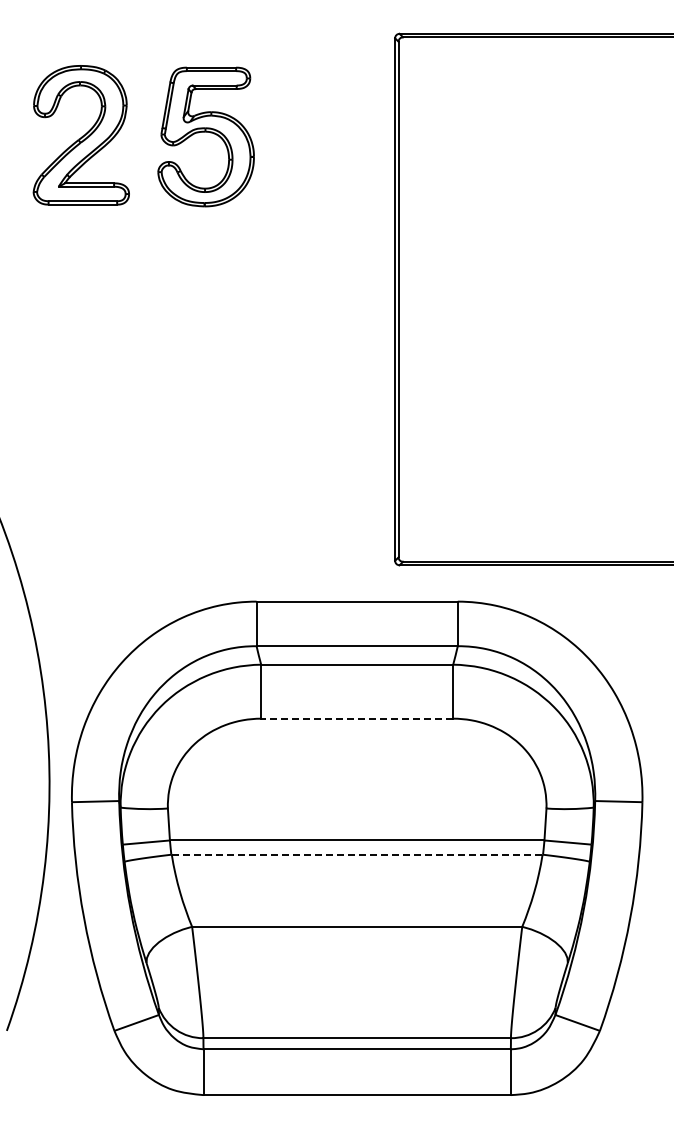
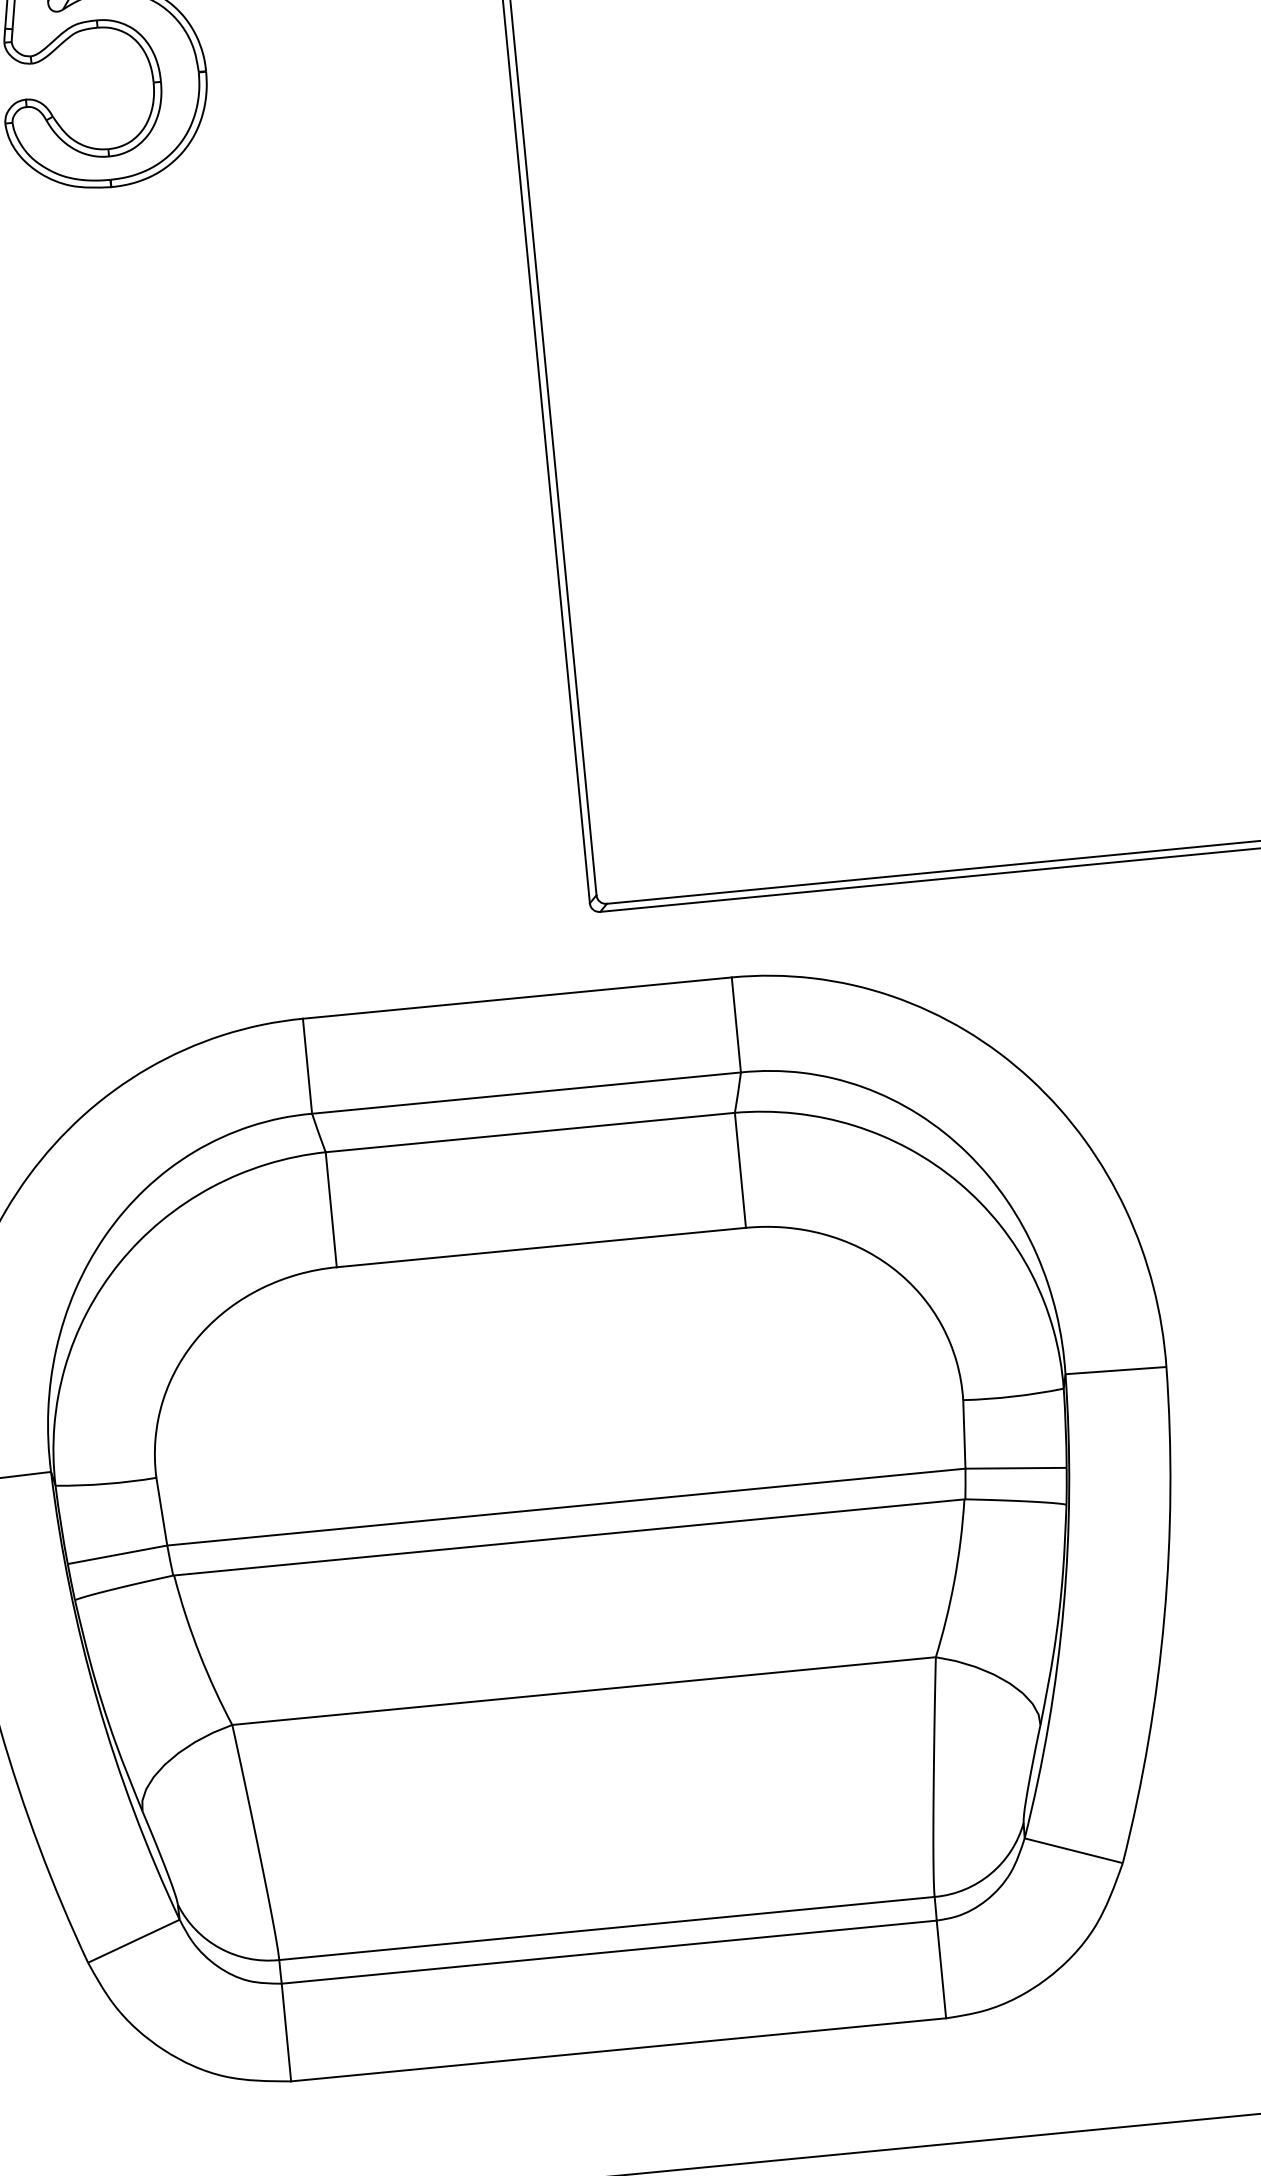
line: (357, 718) -> (541, 1247), dashed -> solid
line: (357, 854) -> (569, 1536), dashed -> solid

